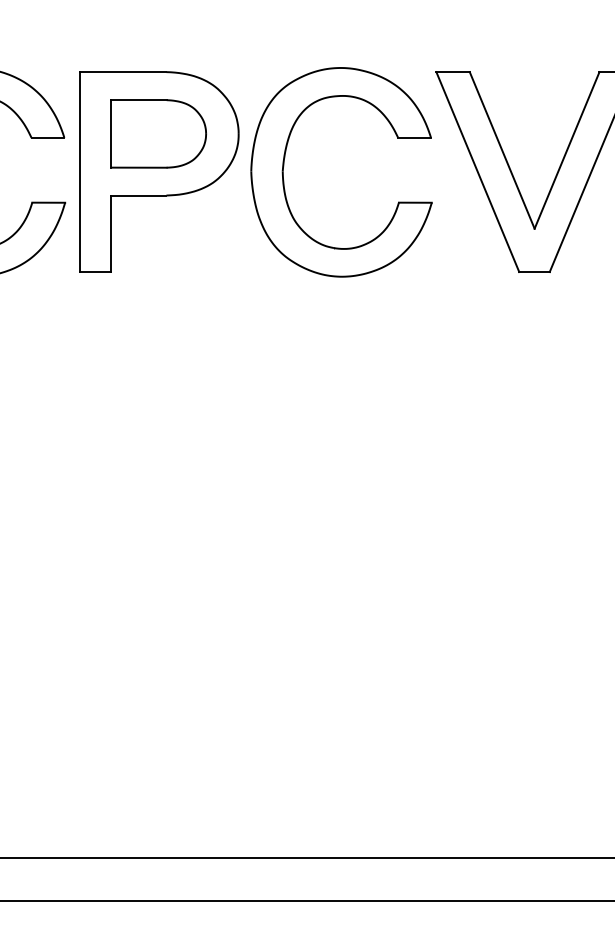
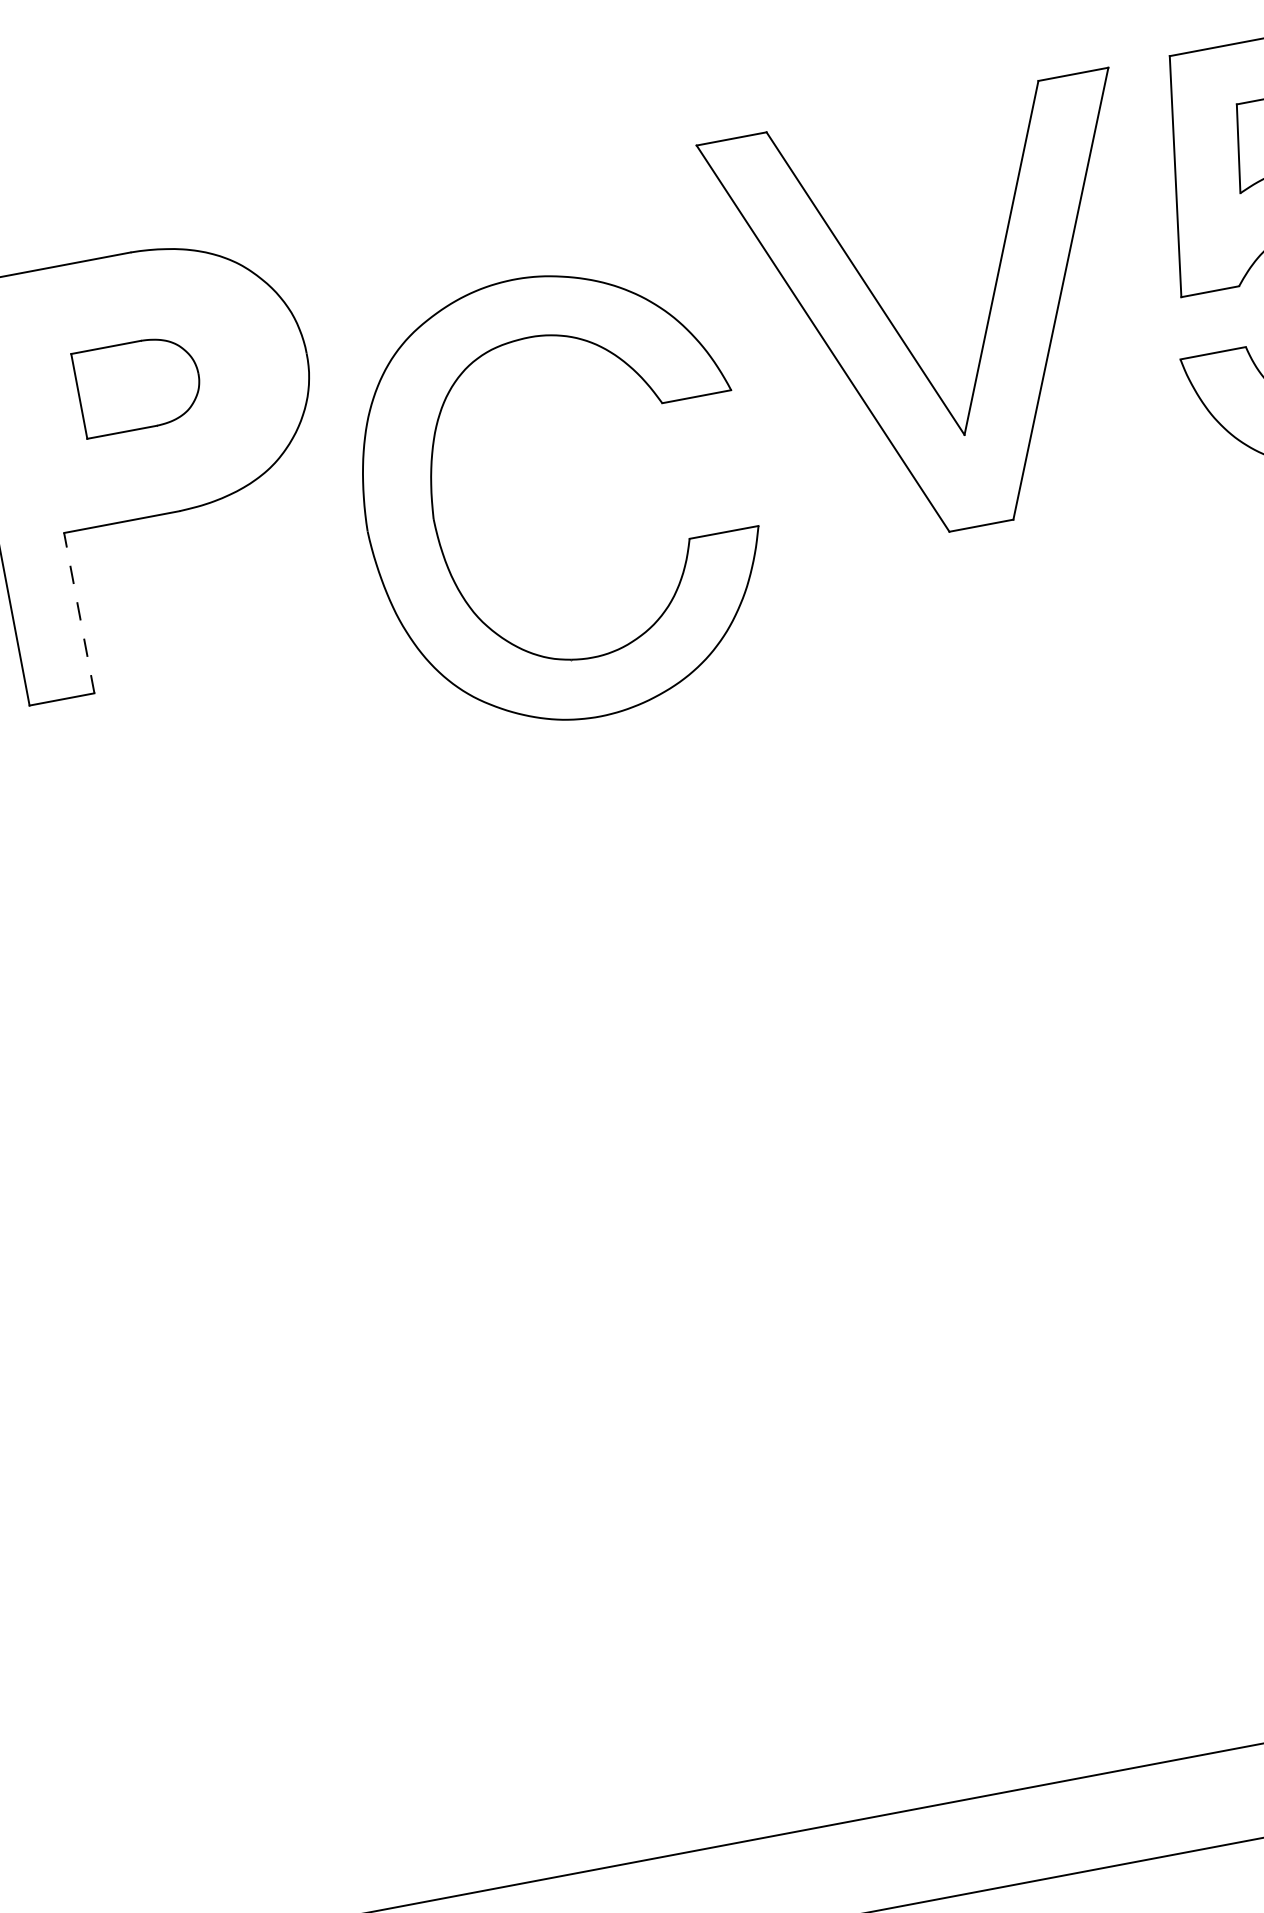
part: (158, 133) -> (138, 384), size x0.6
part: (284, 166) -> (435, 508), moved
line: (111, 233) -> (79, 612), solid -> dashed

